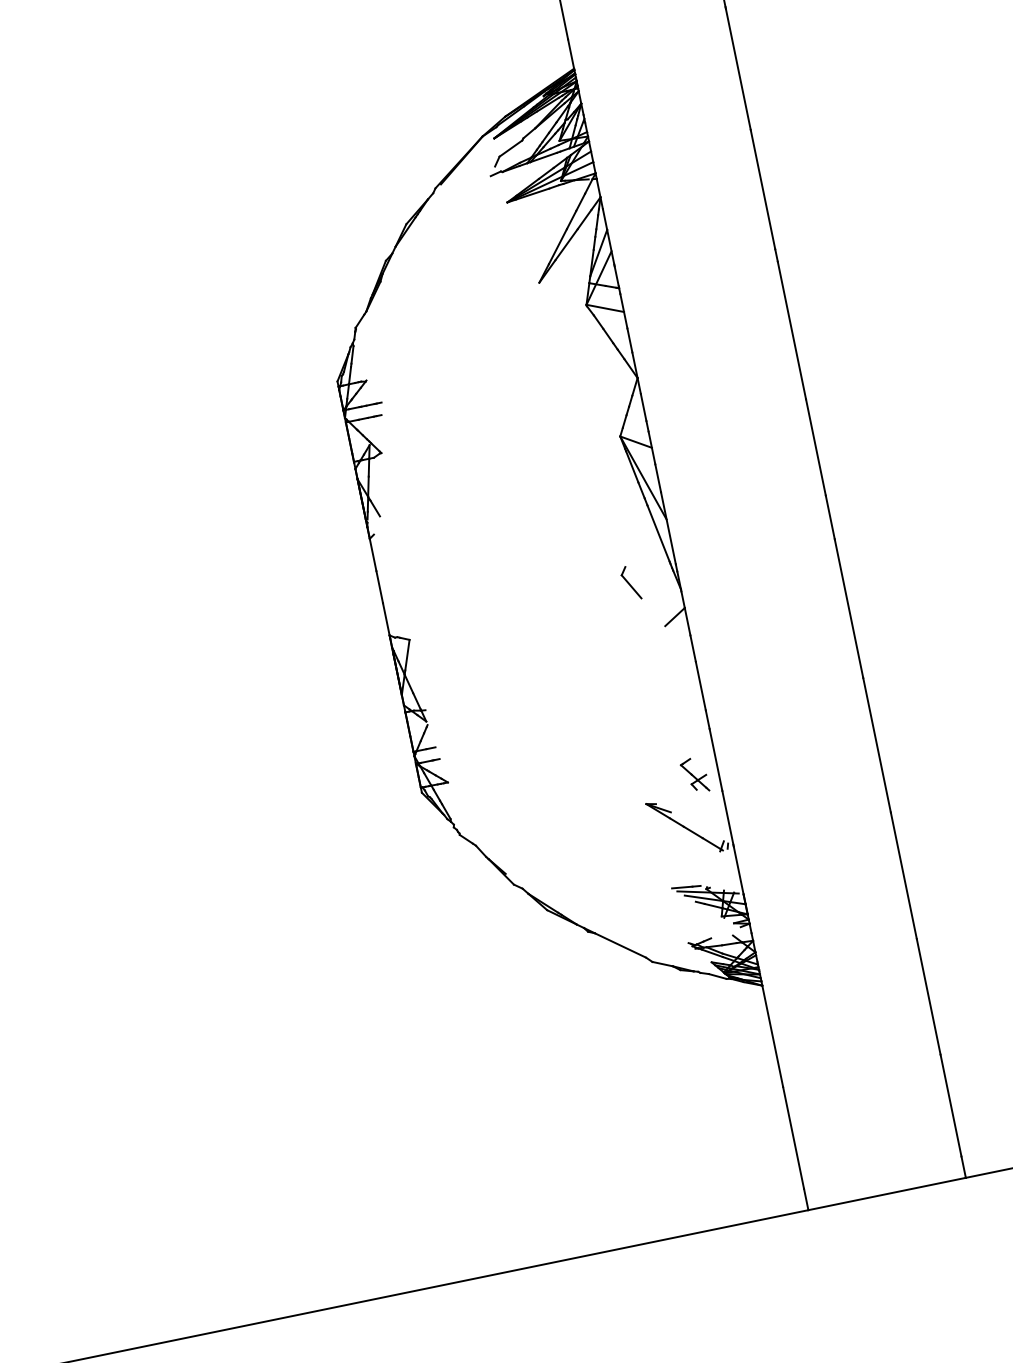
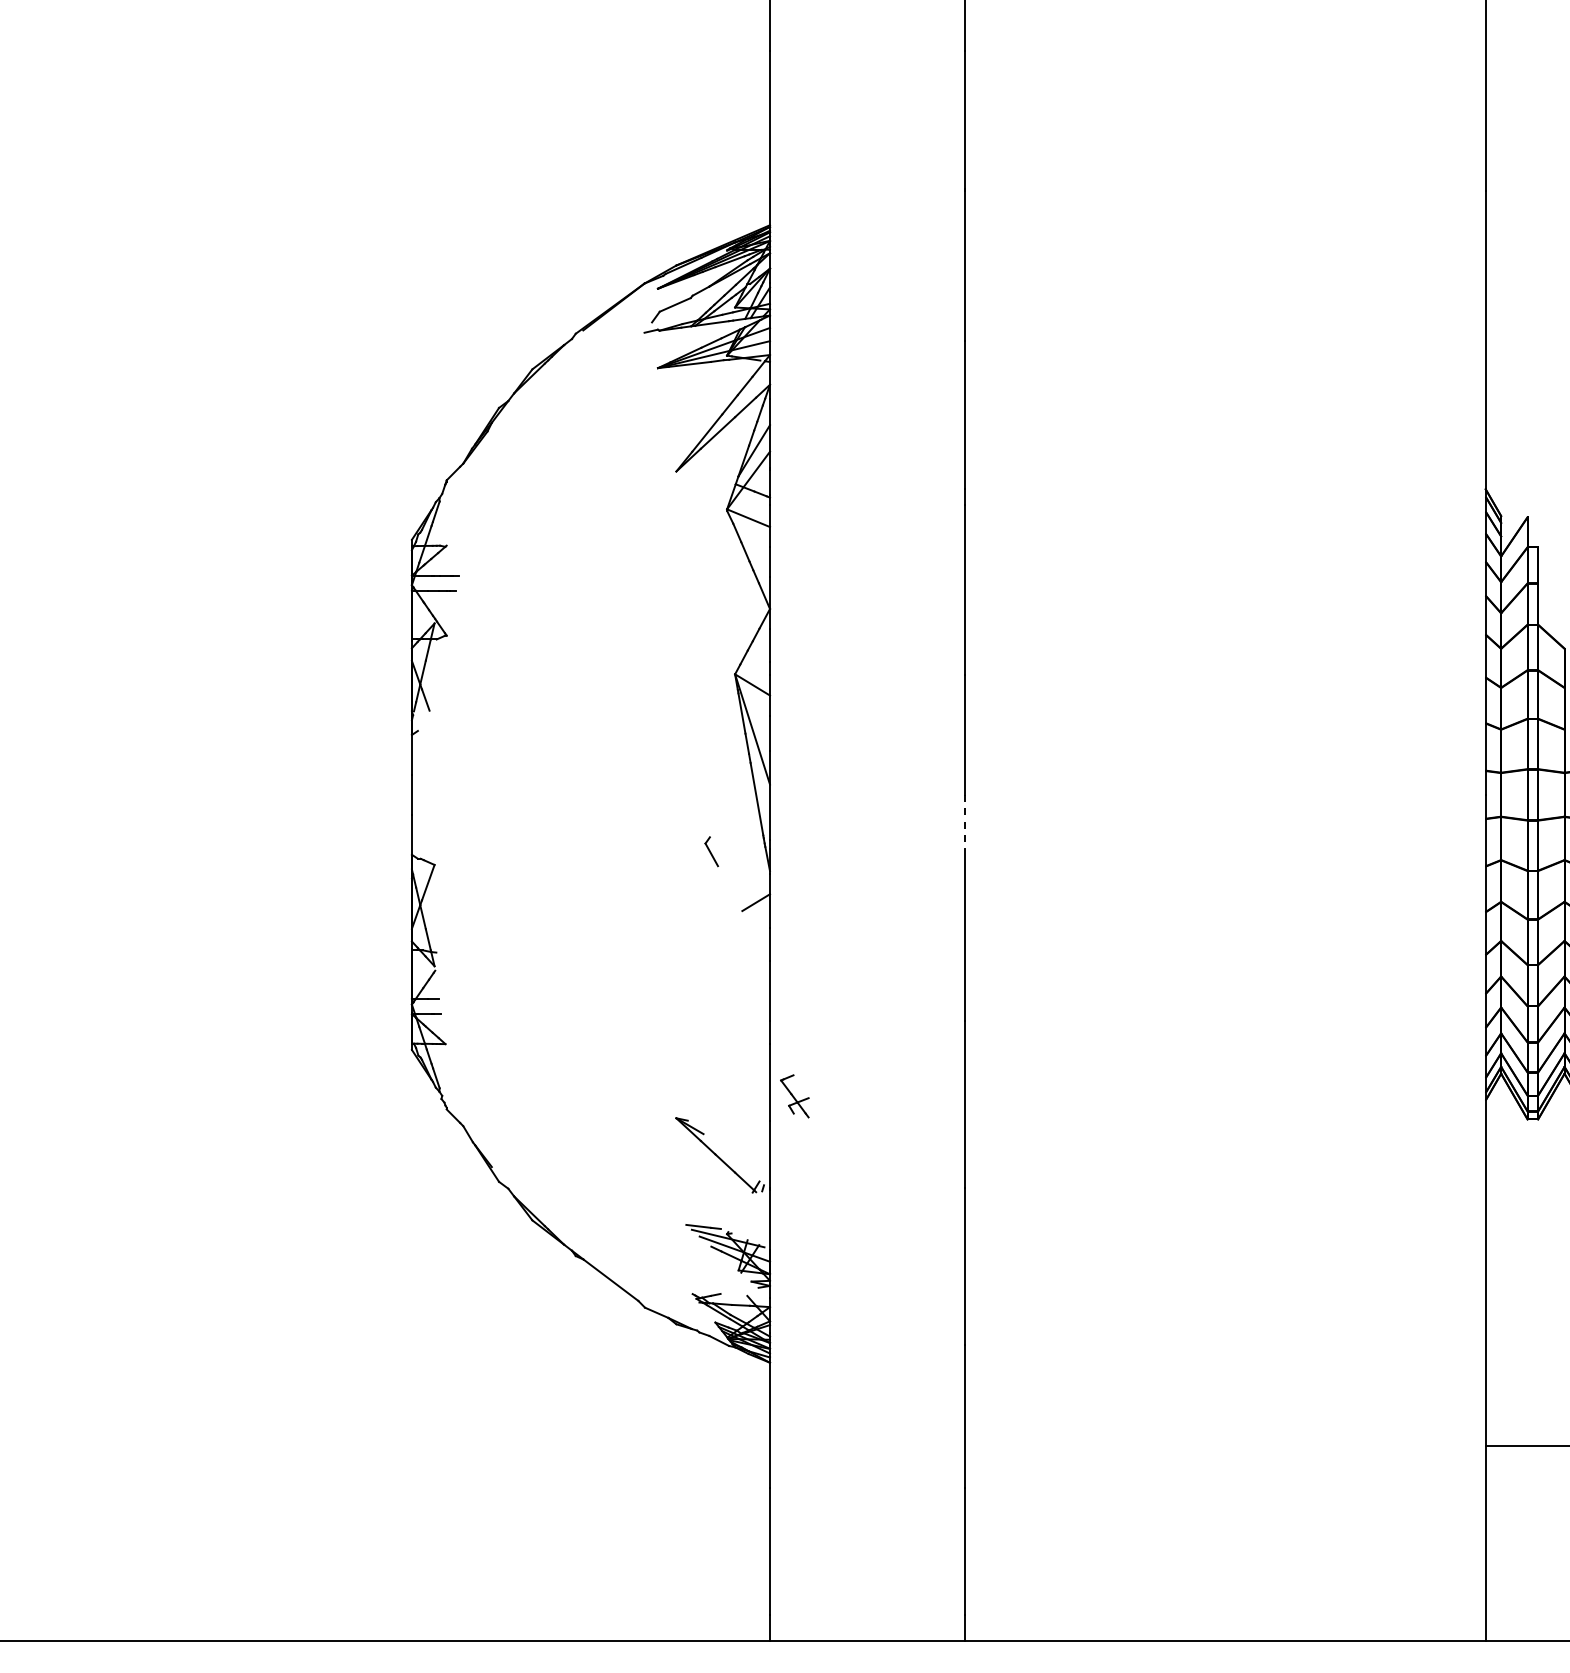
line: (830, 517) -> (965, 822), solid -> dashed
part: (630, 583) -> (711, 851), size x0.7
part: (694, 775) -> (794, 1096), moved

